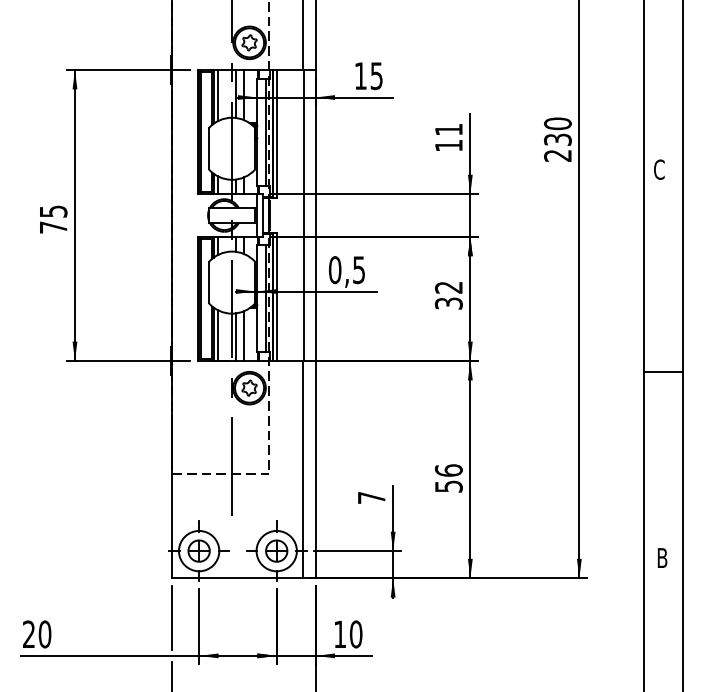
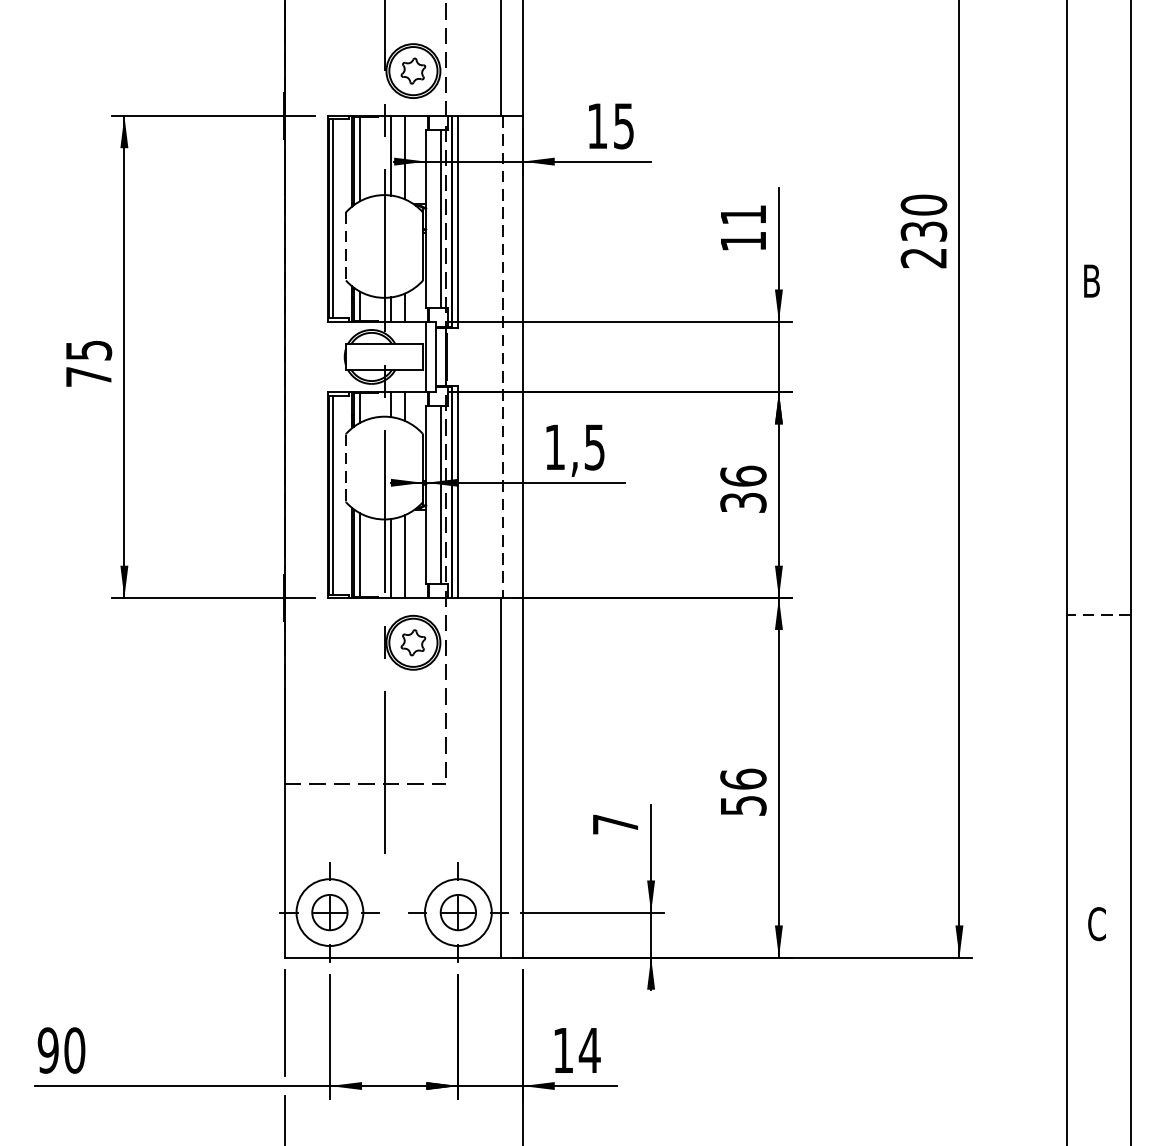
line: (208, 148) -> (345, 246), solid -> dashed
text: (659, 169) -> (1092, 280), C -> B
line: (303, 216) -> (502, 358), solid -> dashed
text: (334, 270) -> (554, 448), 0,5 -> 1,5
line: (208, 283) -> (345, 469), solid -> dashed
text: (448, 287) -> (742, 476), 32 -> 36
line: (662, 371) -> (1097, 615), solid -> dashed
text: (662, 557) -> (1097, 923), B -> C
text: (28, 634) -> (47, 1050), 20 -> 90
text: (355, 634) -> (588, 1050), 10 -> 14

